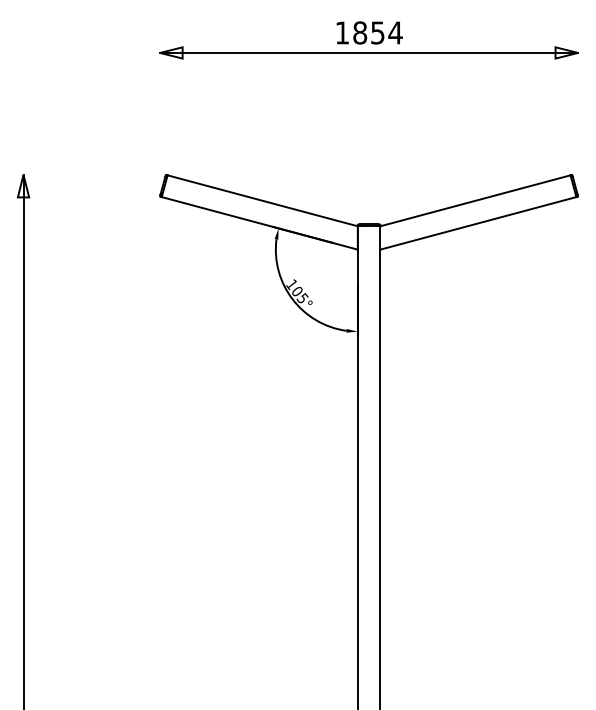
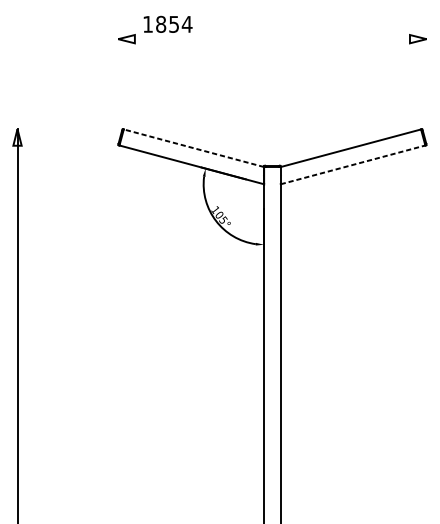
text: (369, 32) -> (167, 24), moved
line: (369, 52) -> (272, 38), removed
line: (262, 200) -> (193, 148), solid -> dashed
line: (478, 223) -> (353, 164), solid -> dashed

